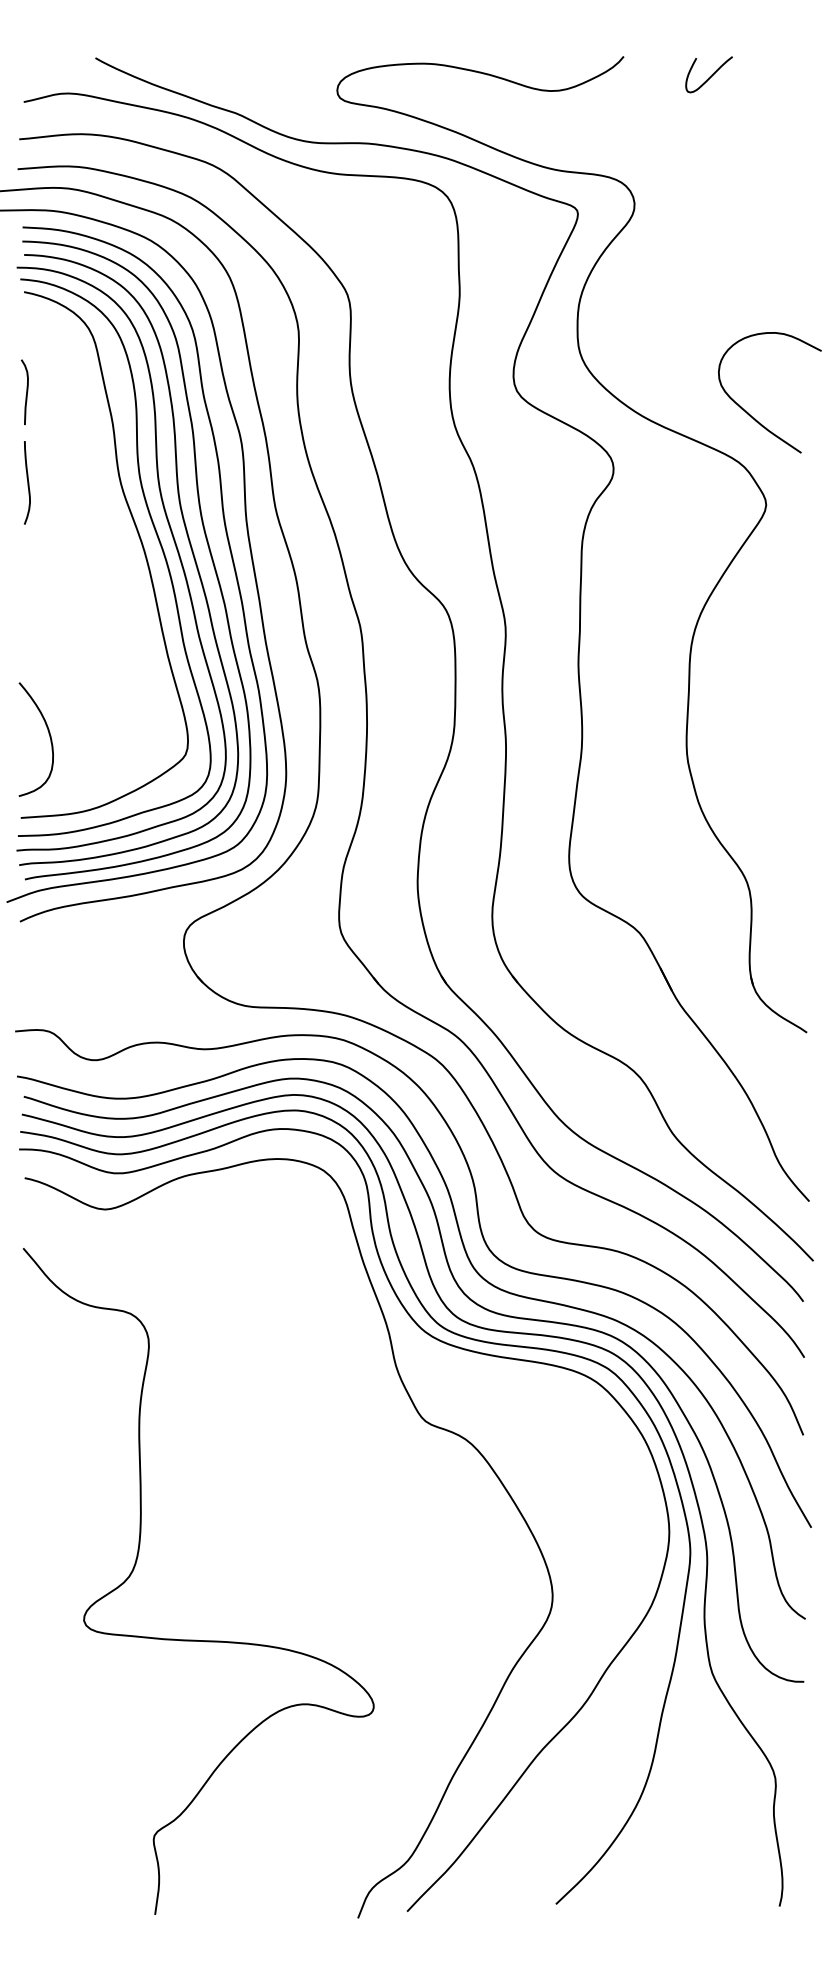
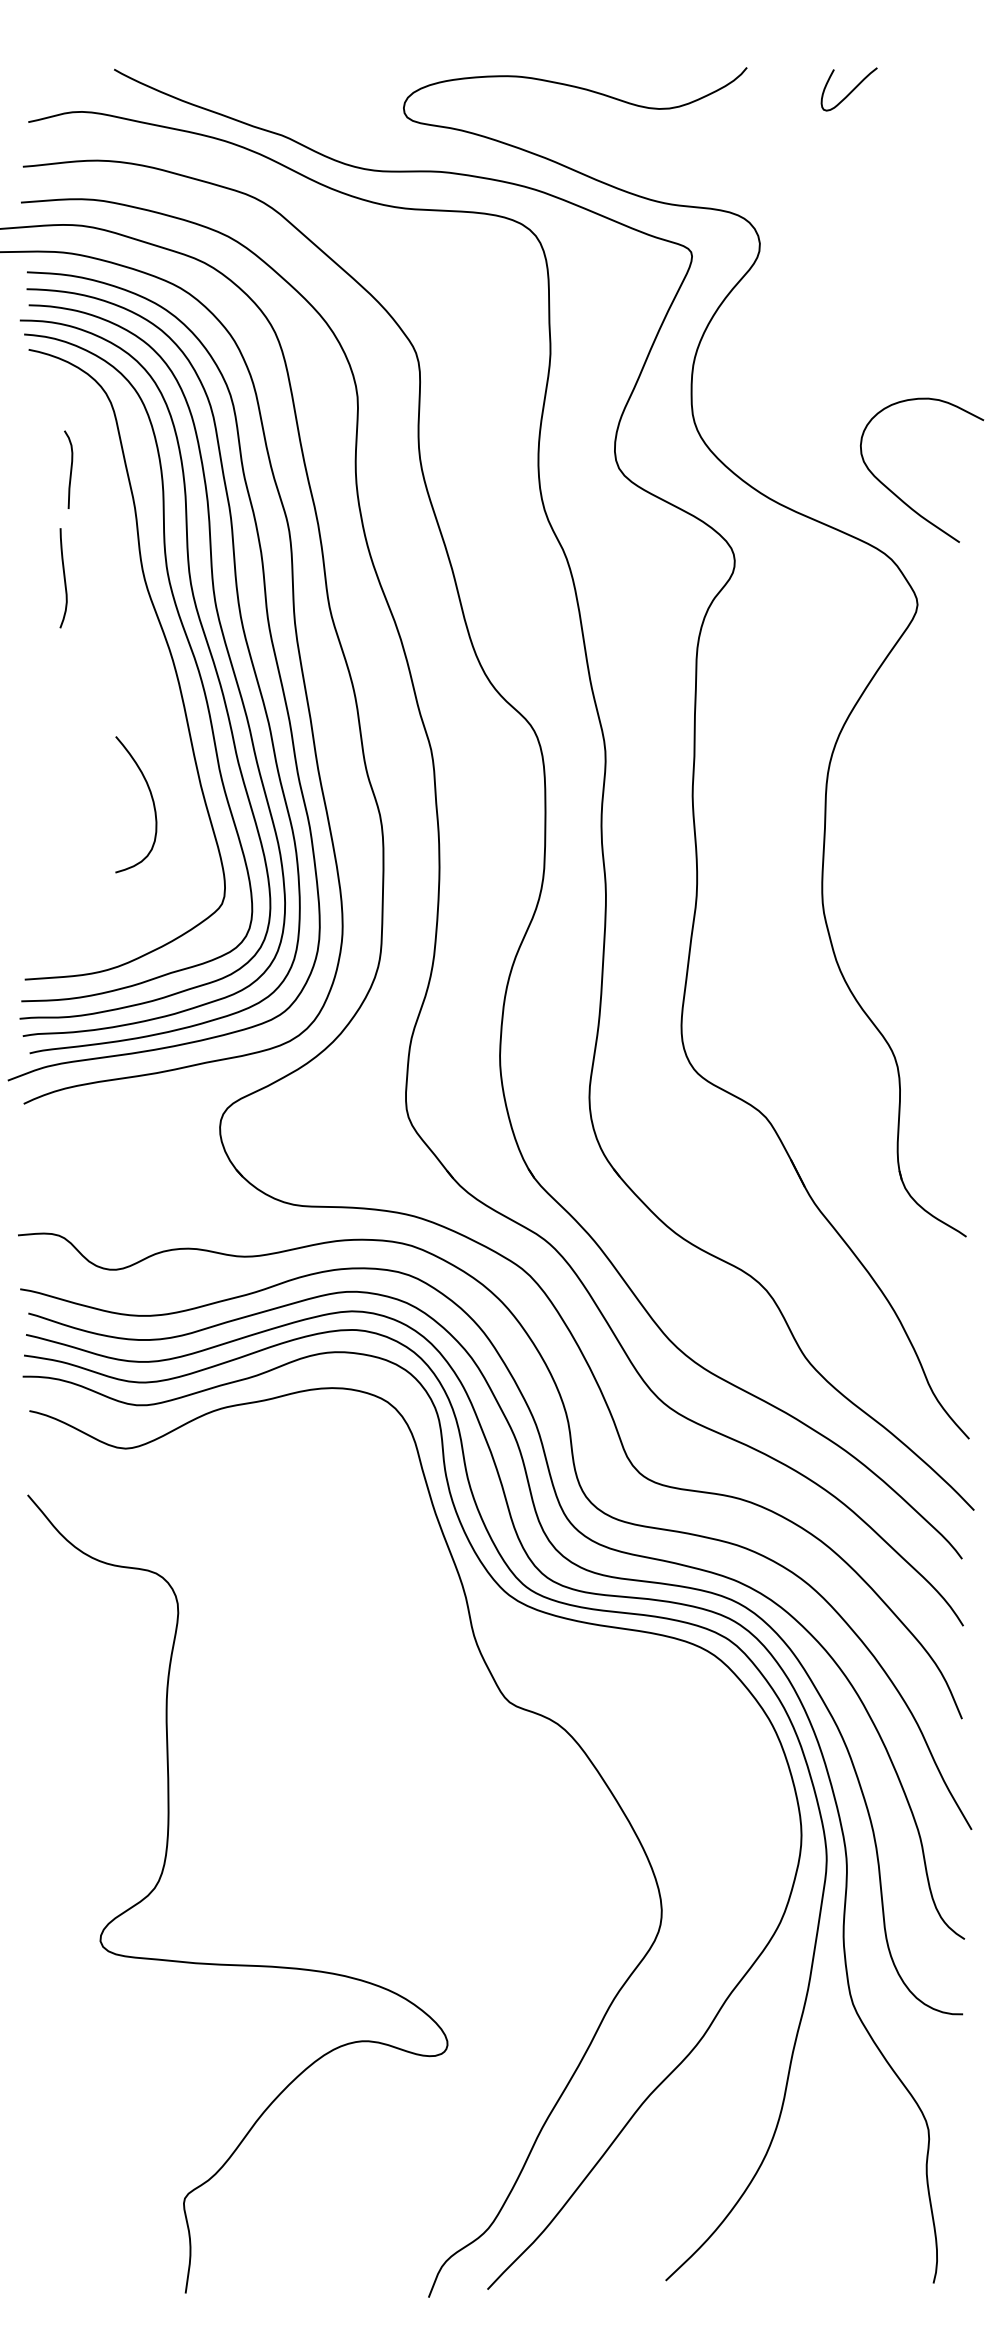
curve: (26, 392) -> (70, 469), moved
curve: (27, 483) -> (63, 578), moved
curve: (48, 735) -> (151, 799), moved

